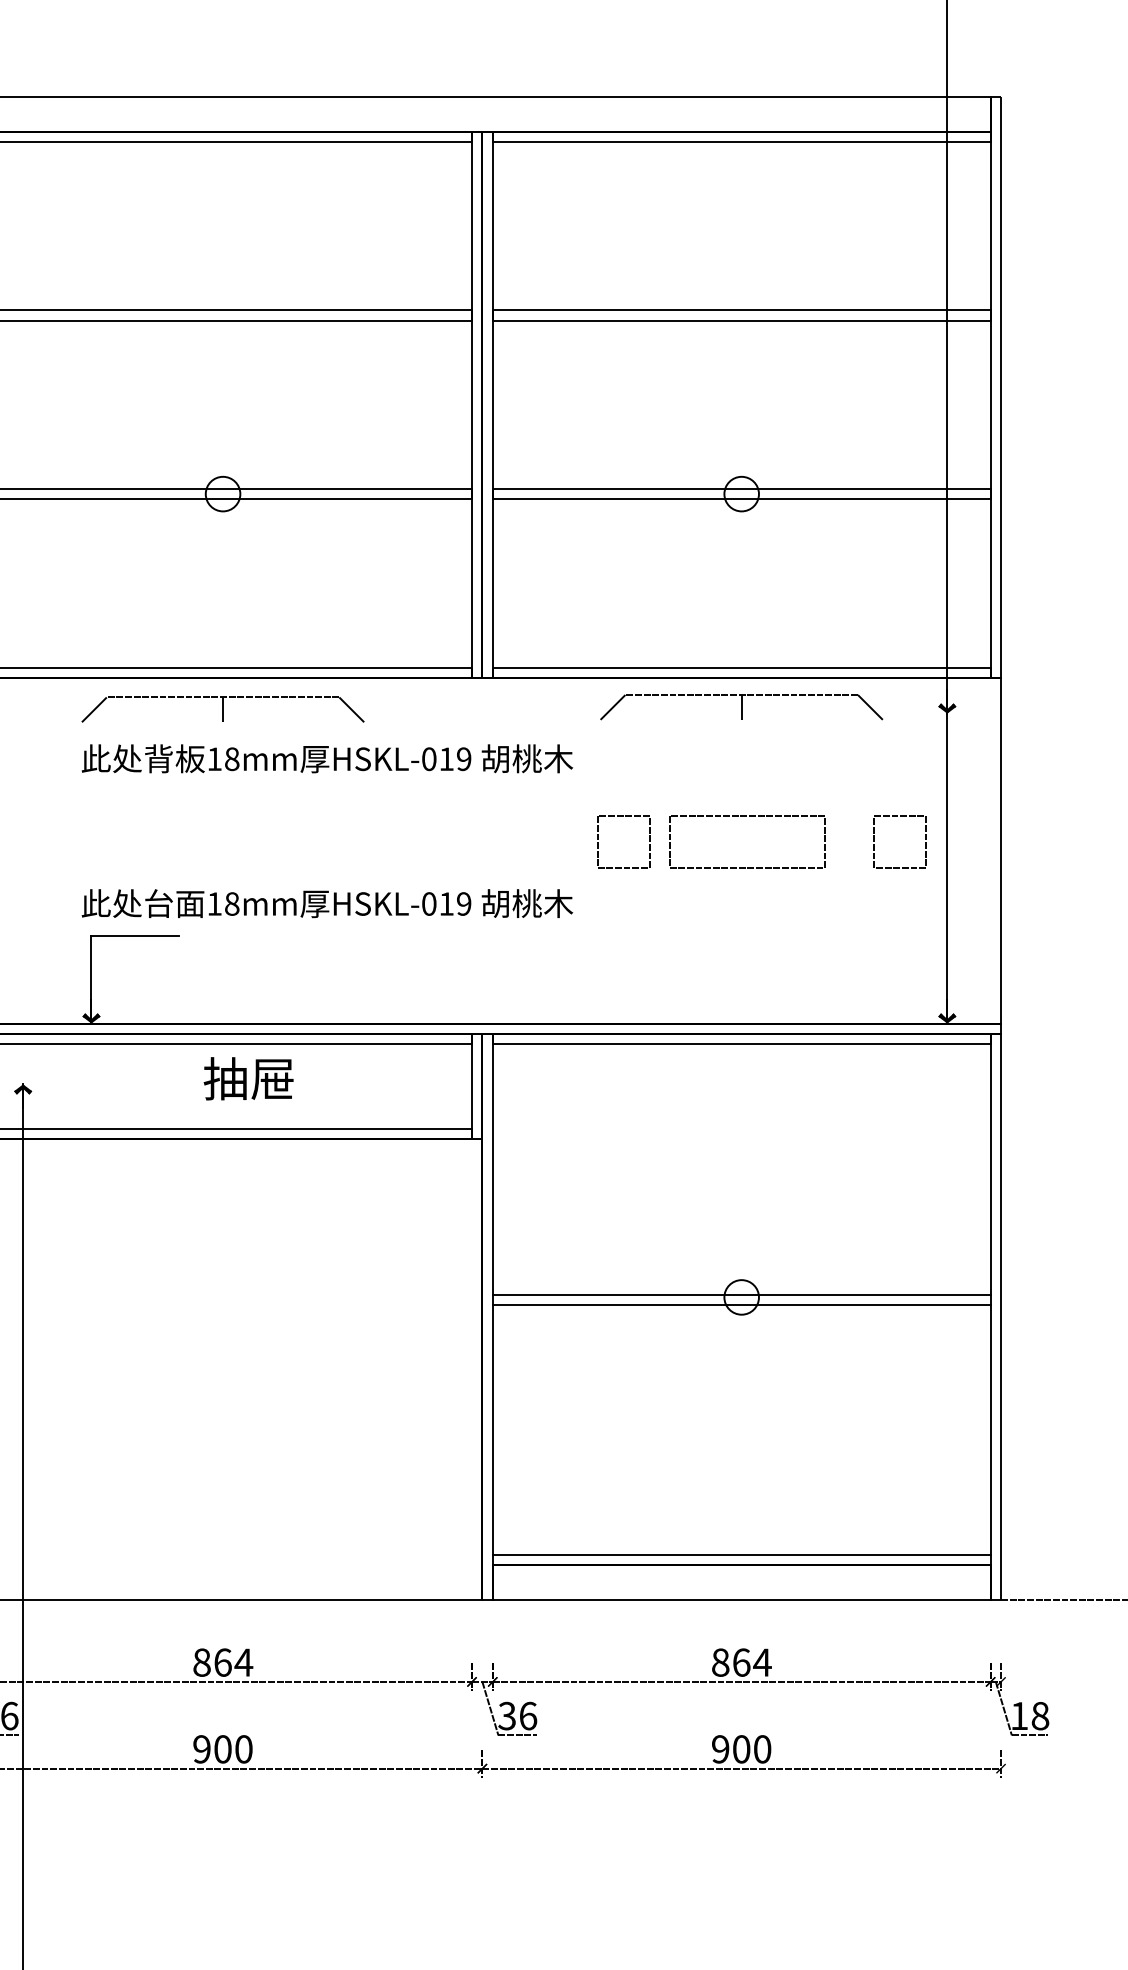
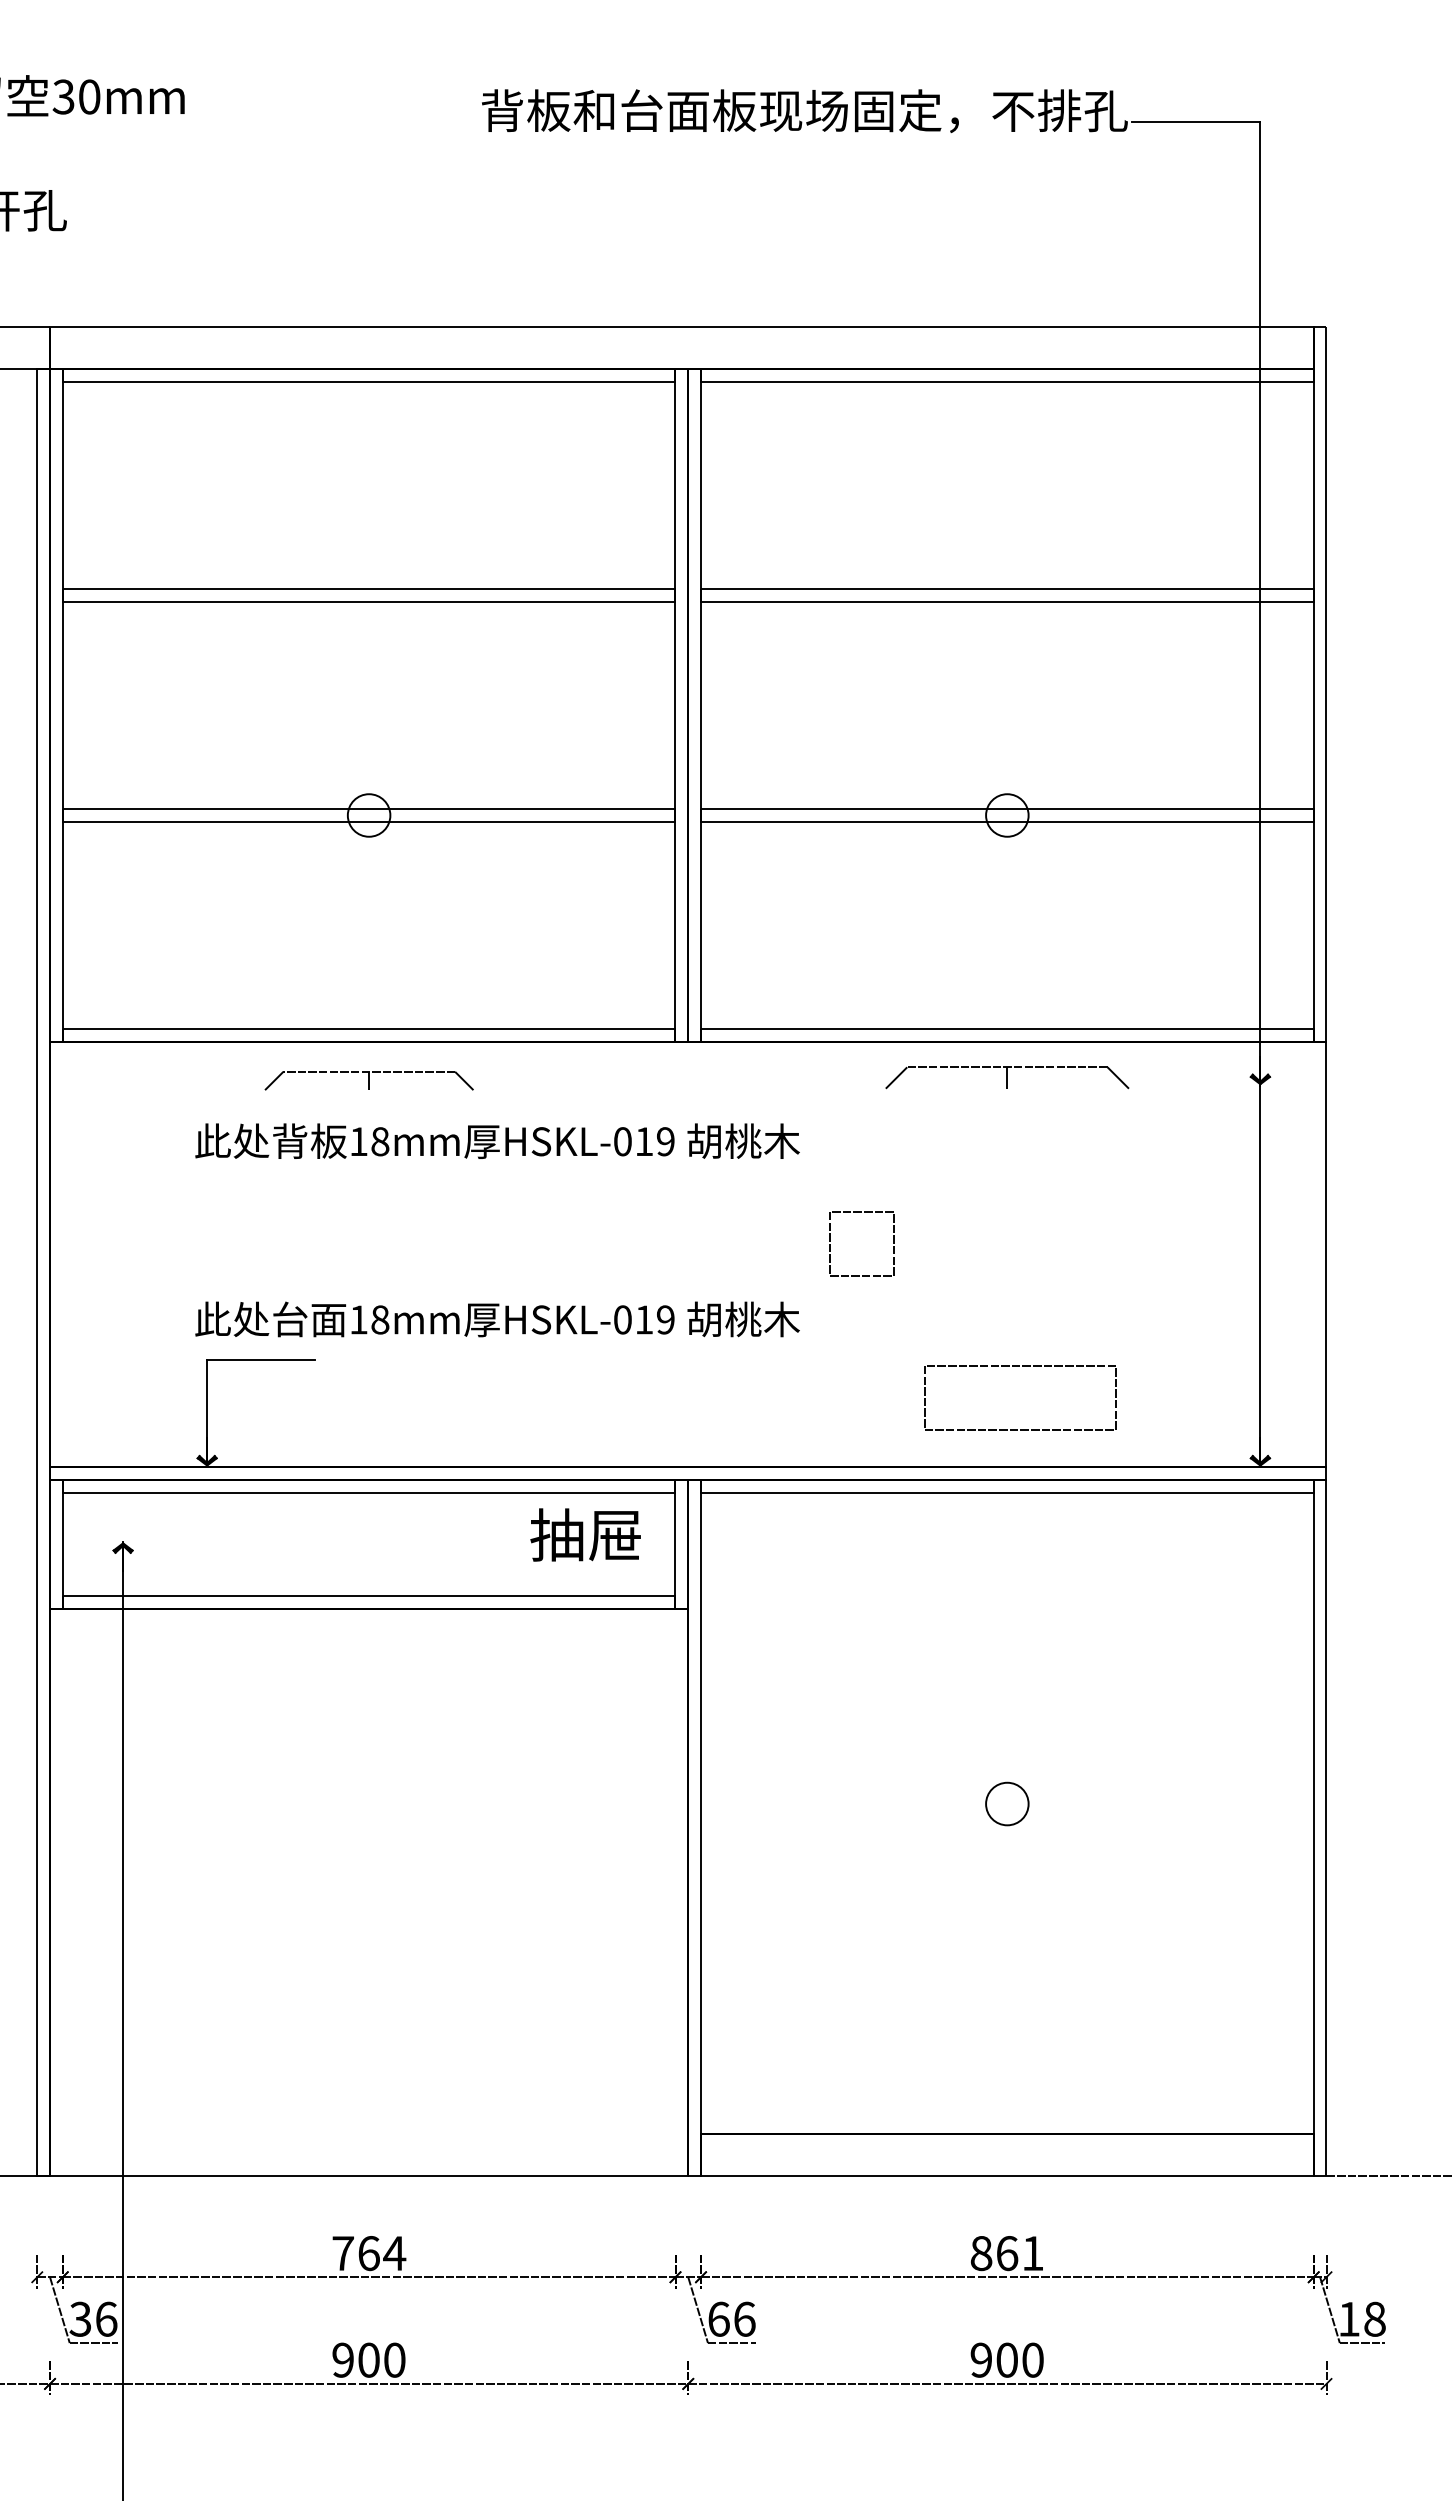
part: (741, 707) -> (1007, 1077), size x0.7
part: (223, 709) -> (369, 1080), size x0.6
part: (746, 816) -> (1019, 1366), moved
part: (874, 841) -> (1170, 1243), removed
text: (248, 1078) -> (585, 1534), moved
line: (741, 1294) -> (1006, 1800), removed
line: (741, 1305) -> (1006, 1813), removed
line: (741, 1555) -> (1006, 2121), removed
text: (202, 1662) -> (343, 2253), 864 -> 764
text: (762, 1662) -> (1032, 2253), 864 -> 861
text: (506, 1715) -> (718, 2318), 36 -> 66

